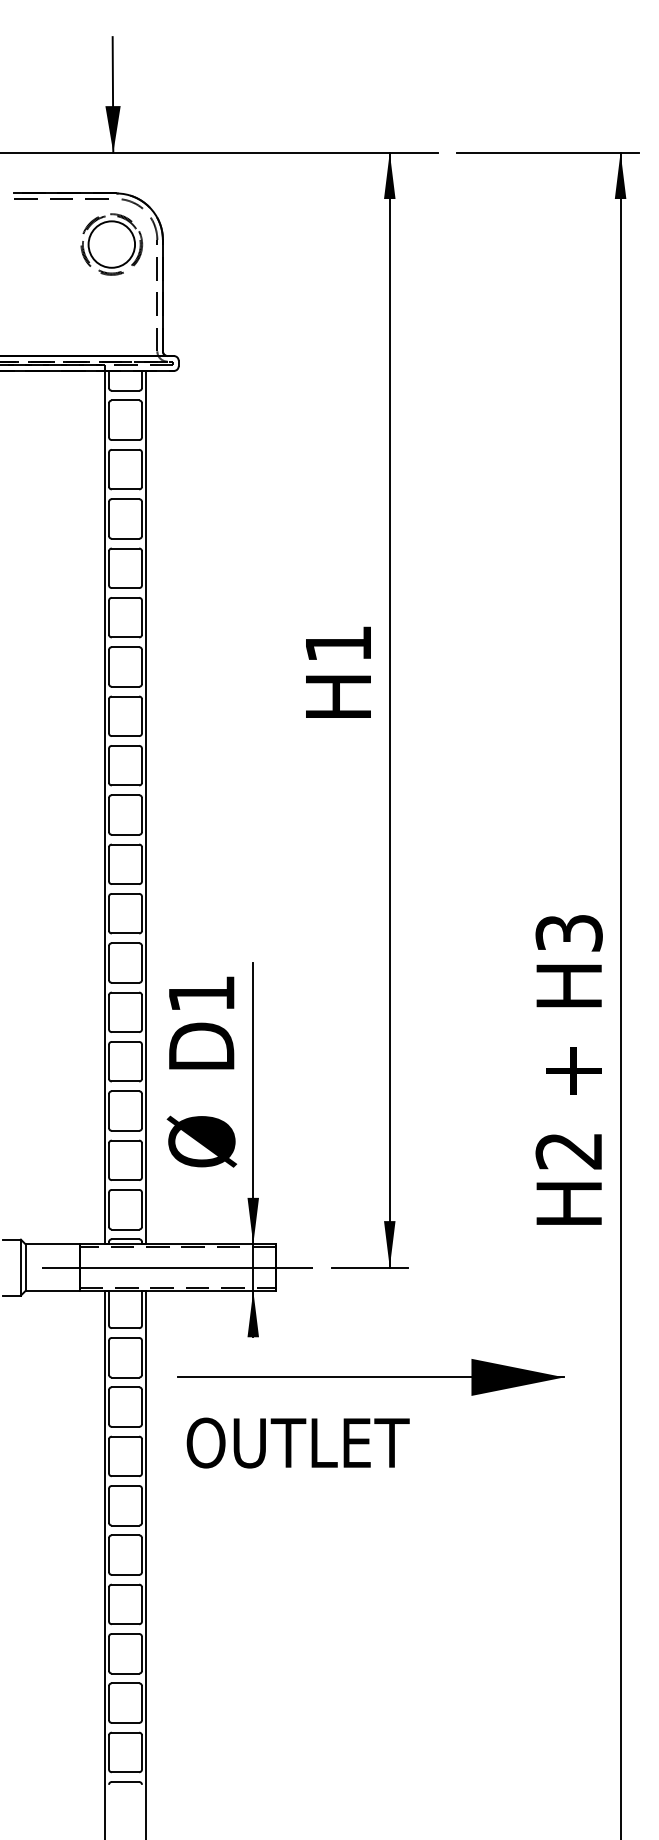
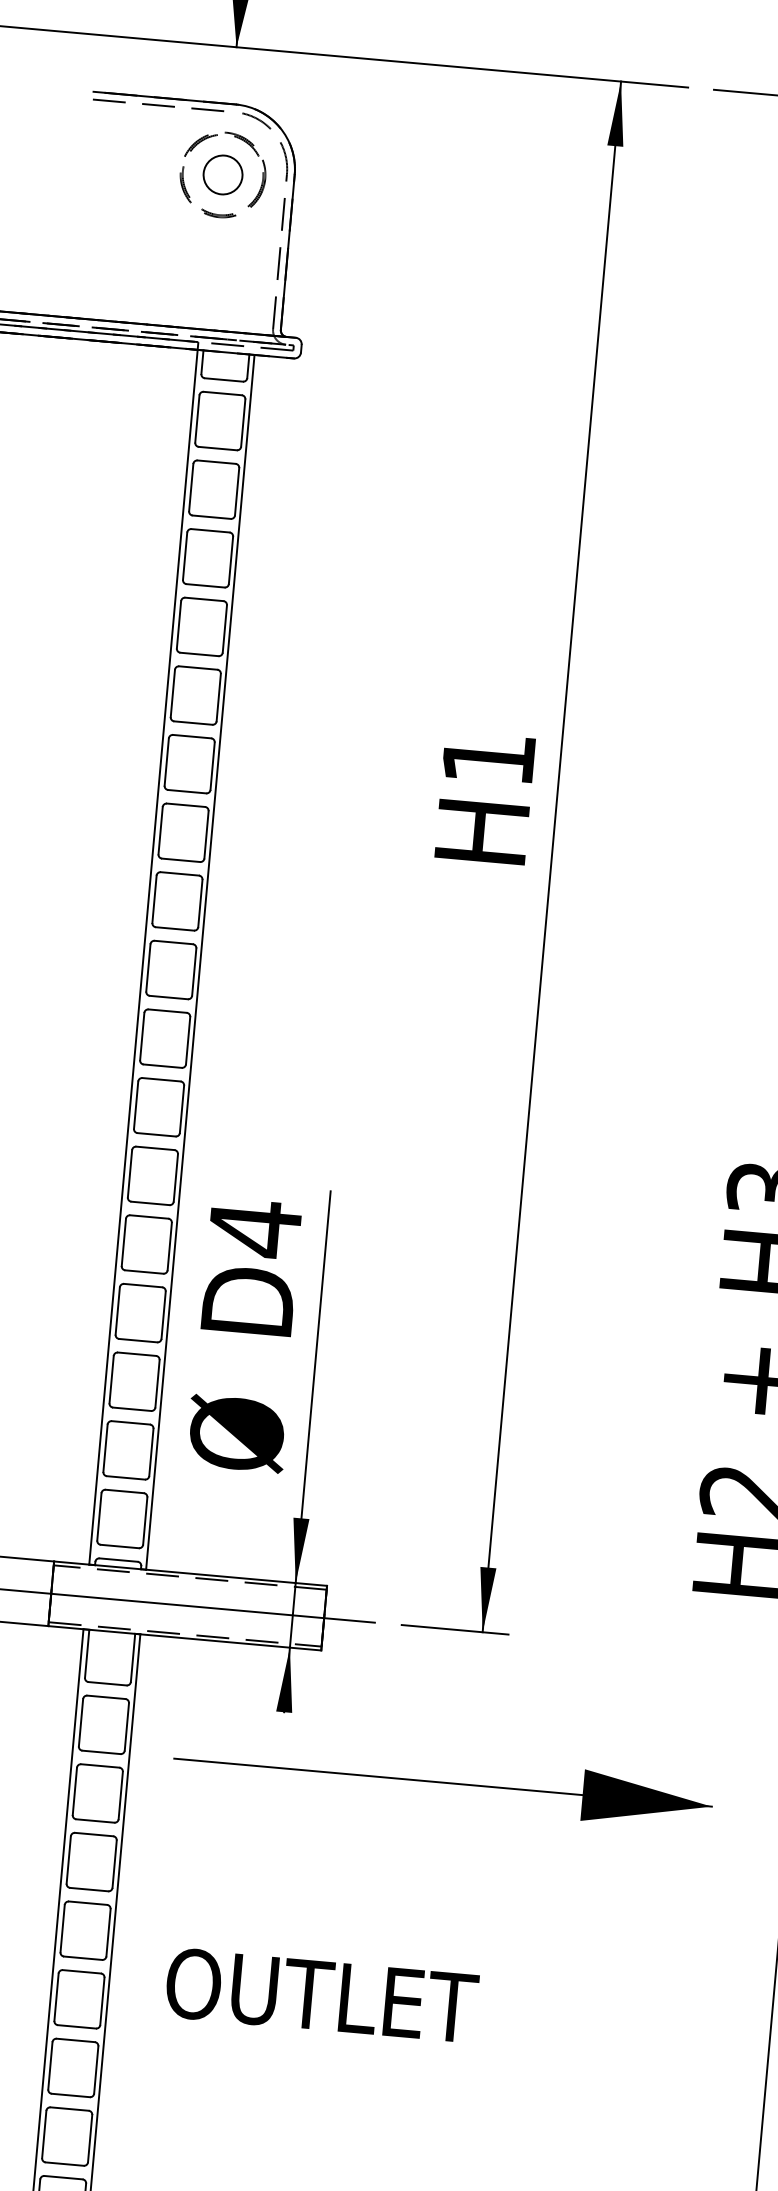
circle: (111, 244) -> (222, 174), size x0.6
text: (201, 994) -> (254, 1229), D1 -> D4
text: (297, 1442) -> (320, 1994), moved

